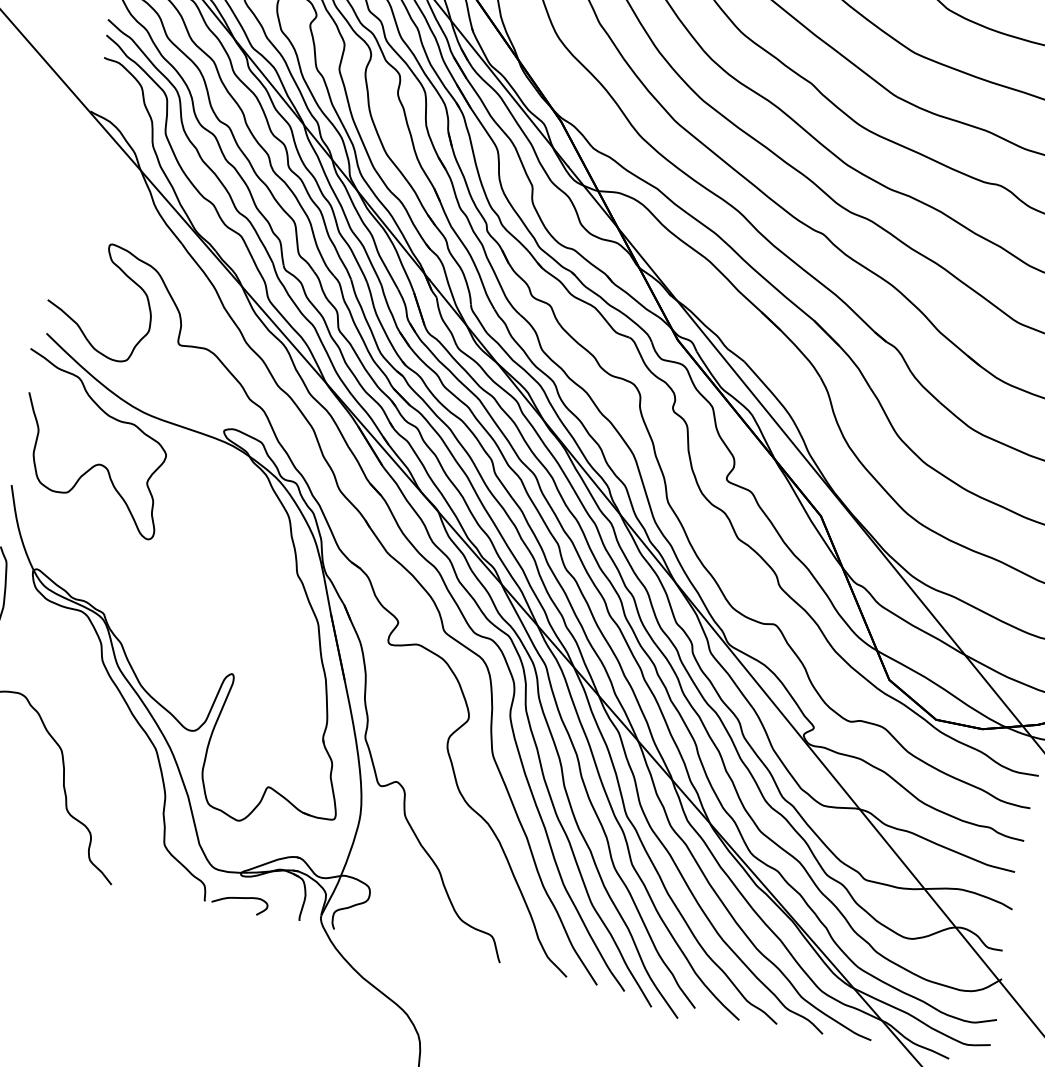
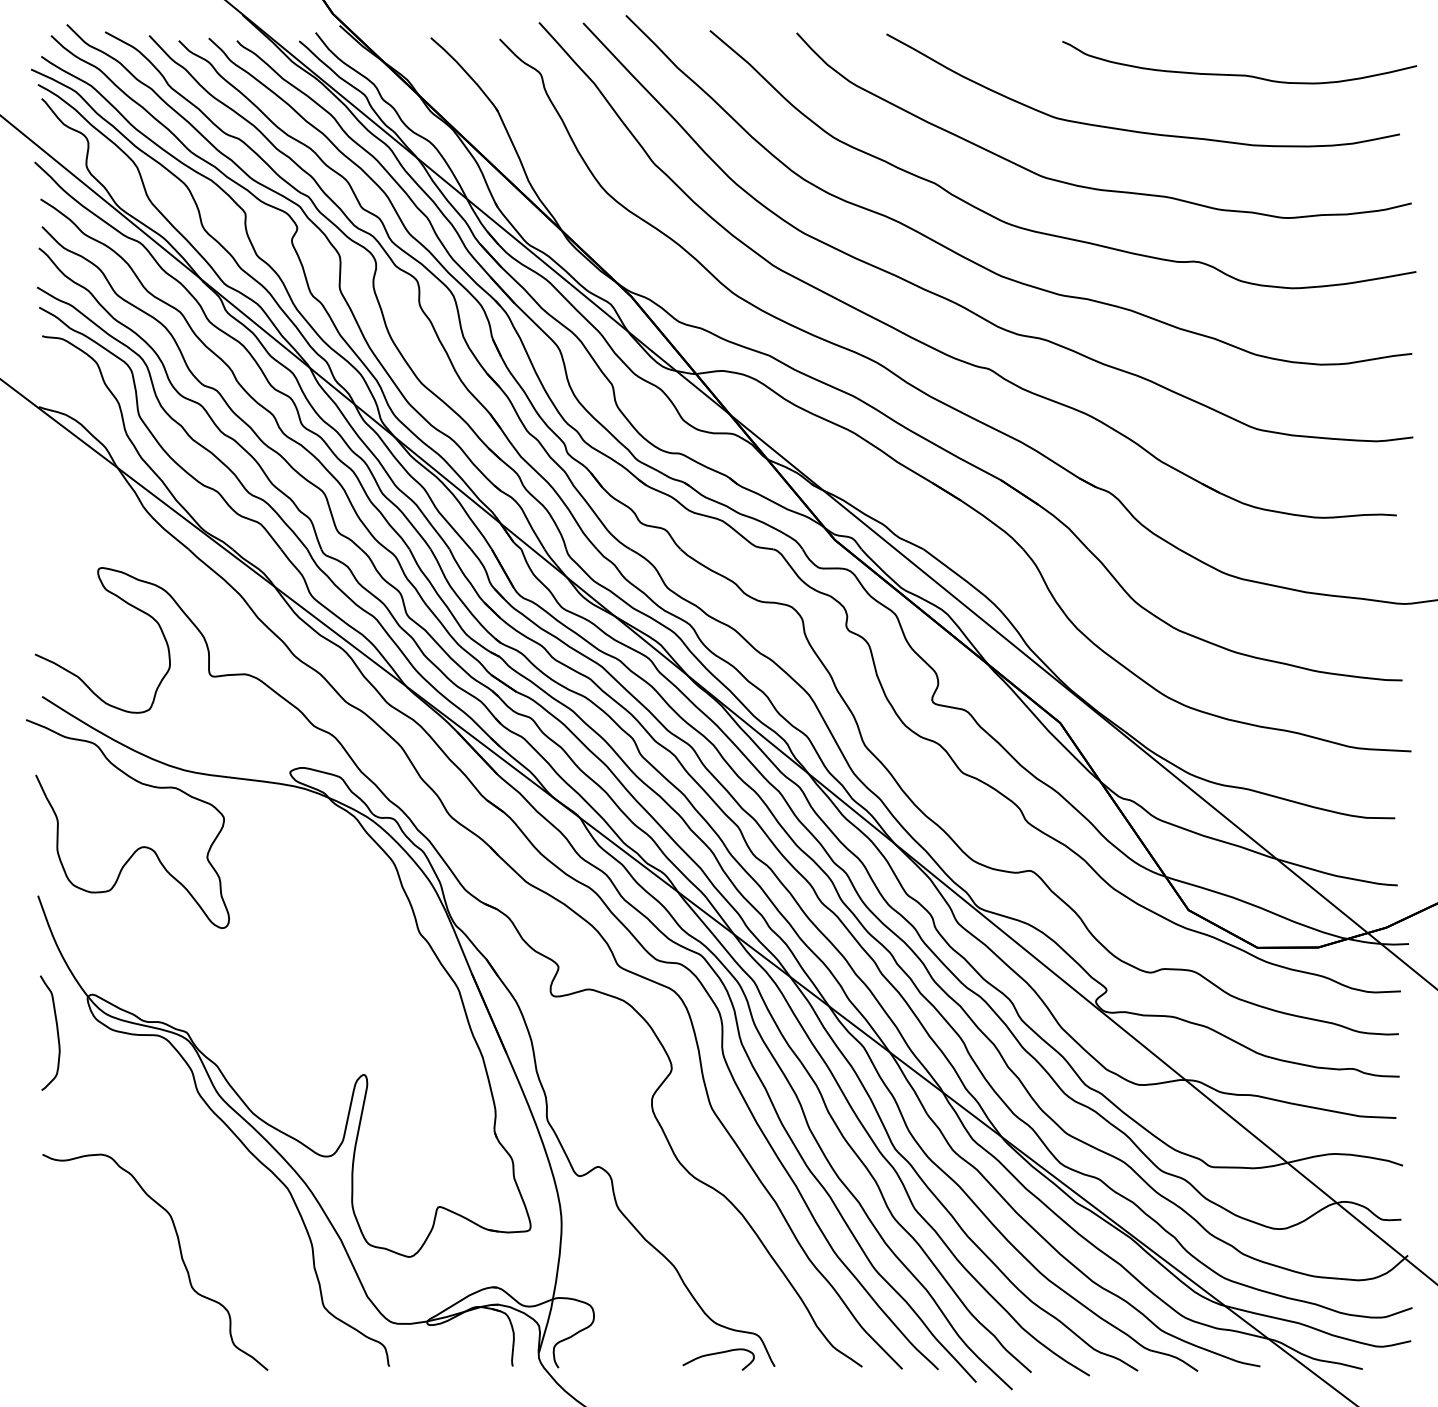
curve: (239, 898) -> (717, 1354), moved

